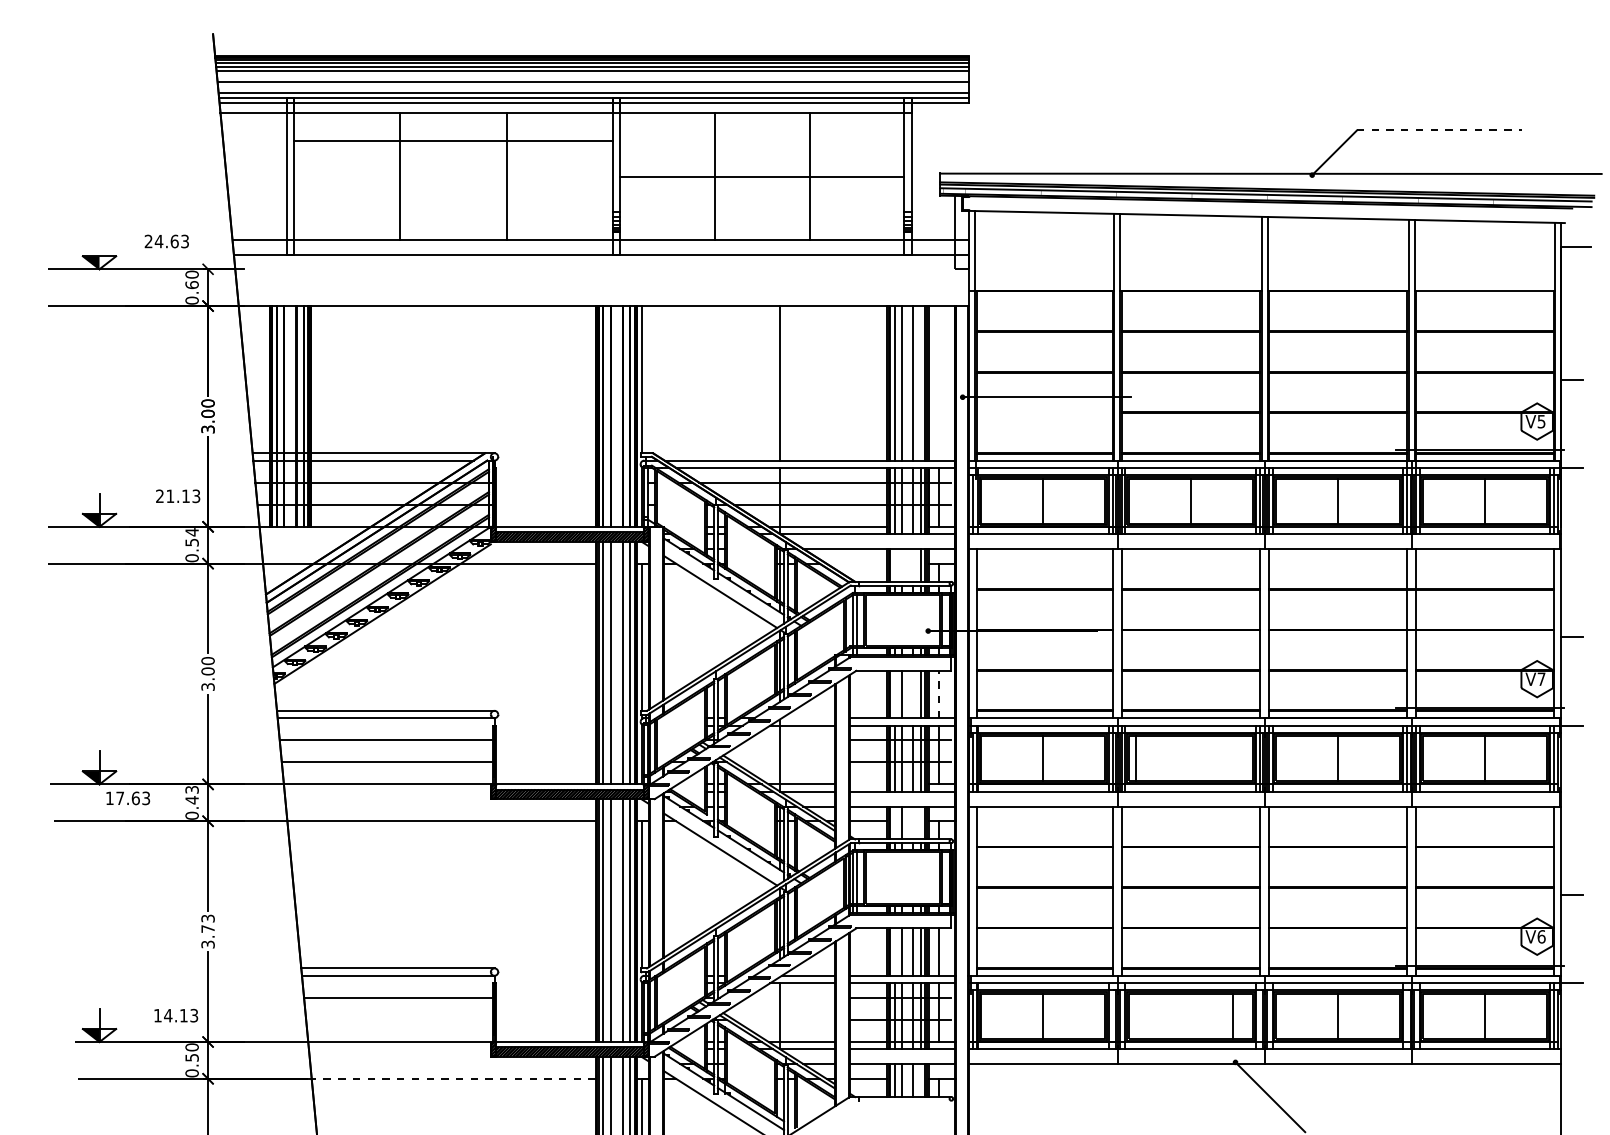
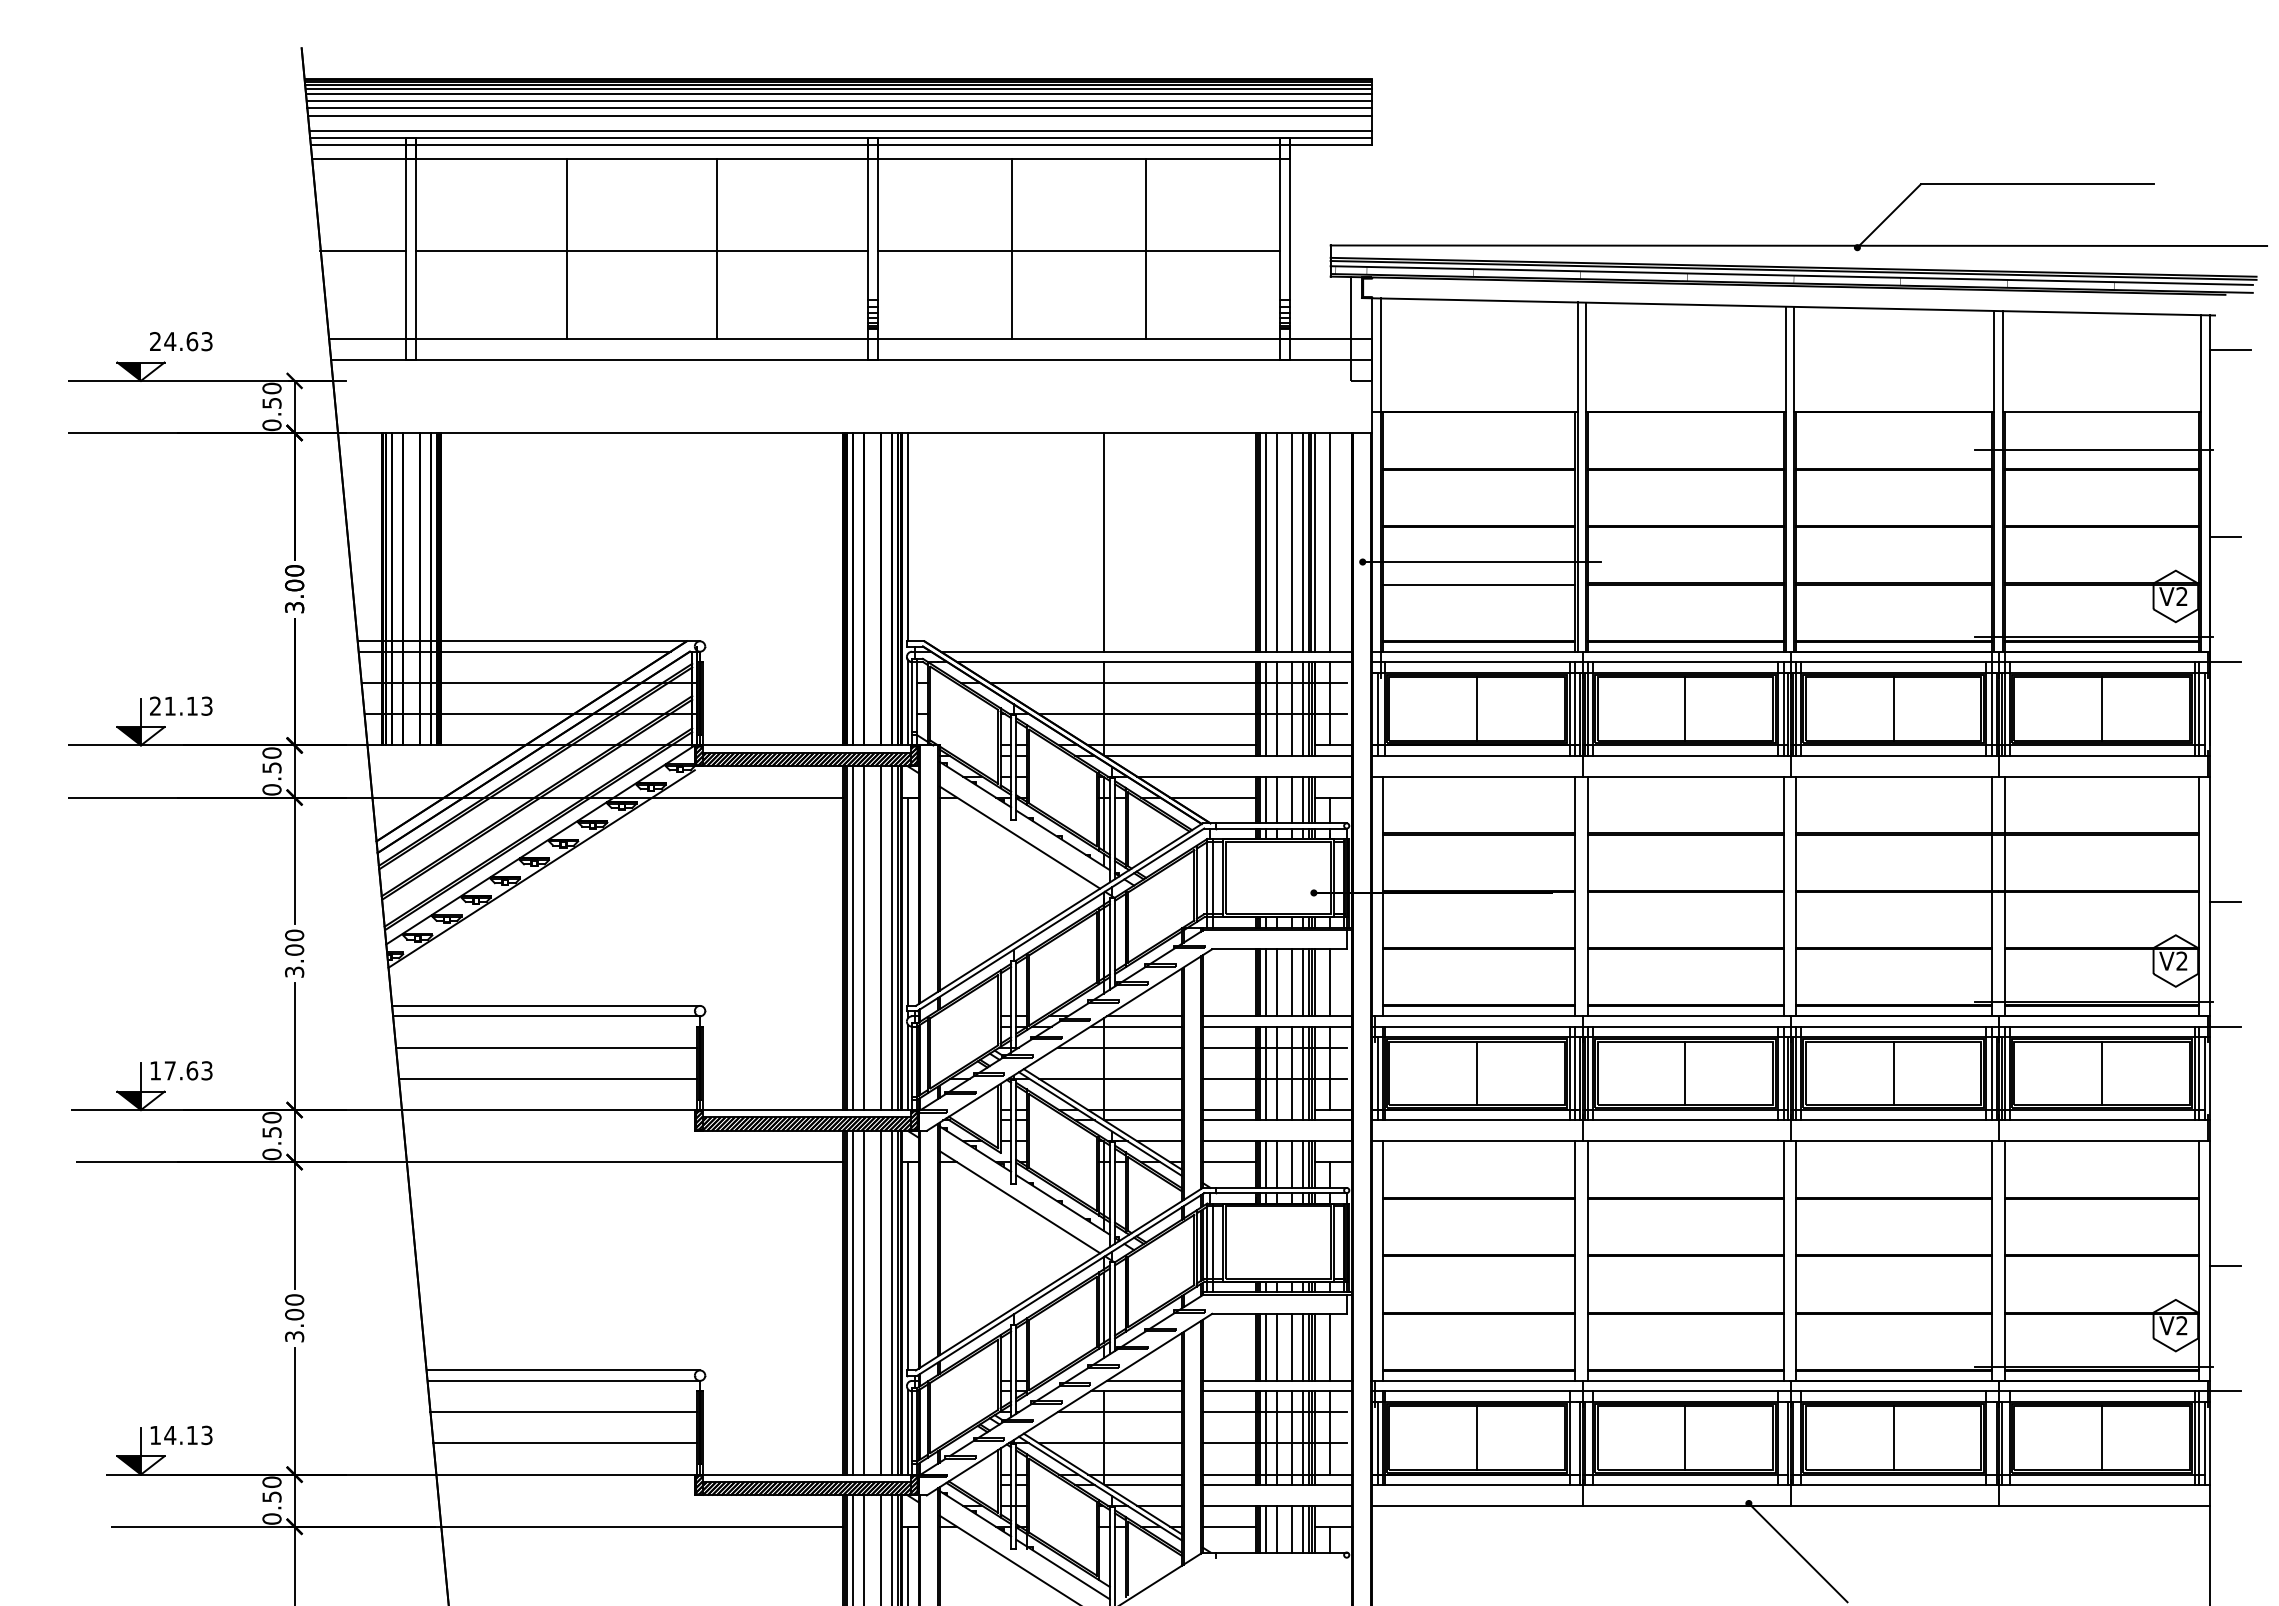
line: (593, 76) -> (839, 107), added
line: (1439, 130) -> (2037, 184), dashed -> solid
line: (453, 141) -> (641, 250), moved
line: (256, 177) -> (362, 250), added
text: (167, 241) -> (181, 341), moved
text: (191, 284) -> (271, 402), 0.60 -> 0.50
line: (1479, 318) -> (2094, 450), added
line: (920, 382) -> (1302, 541), added
line: (939, 382) -> (1329, 541), added
line: (1044, 413) -> (1478, 584), added
text: (1541, 421) -> (2181, 596), V5 -> V2
text: (178, 495) -> (181, 705), moved
text: (191, 532) -> (271, 753), 0.54 -> 0.50
line: (856, 563) -> (1212, 797), added
line: (894, 565) -> (1266, 799), added
line: (902, 565) -> (1277, 799), added
line: (912, 565) -> (1291, 799), added
text: (1541, 678) -> (2181, 960), V7 -> V2
line: (894, 694) -> (1266, 982), added
line: (912, 694) -> (1291, 982), added
line: (939, 694) -> (1329, 982), dashed -> solid
line: (807, 718) -> (1143, 1016), added
line: (790, 740) -> (1119, 1047), added
line: (1136, 758) -> (1685, 1073), moved
line: (784, 762) -> (1110, 1078), added
line: (867, 784) -> (1228, 1110), added
text: (191, 794) -> (271, 1124), 0.43 -> 0.50
text: (128, 798) -> (181, 1070), moved
line: (894, 822) -> (1266, 1164), added
line: (912, 822) -> (1291, 1164), added
line: (920, 822) -> (1302, 1164), added
text: (208, 923) -> (294, 1307), 3.73 -> 3.00
text: (1541, 936) -> (2181, 1325), V6 -> V2
line: (894, 951) -> (1266, 1346), added
line: (790, 998) -> (1119, 1412), added
text: (176, 1015) -> (181, 1435), moved
line: (1233, 1015) -> (1685, 1437), moved
line: (399, 1020) -> (565, 1443), added
line: (784, 1020) -> (1110, 1443), added
line: (453, 1078) -> (641, 1526), dashed -> solid
line: (920, 1080) -> (1302, 1528), added

